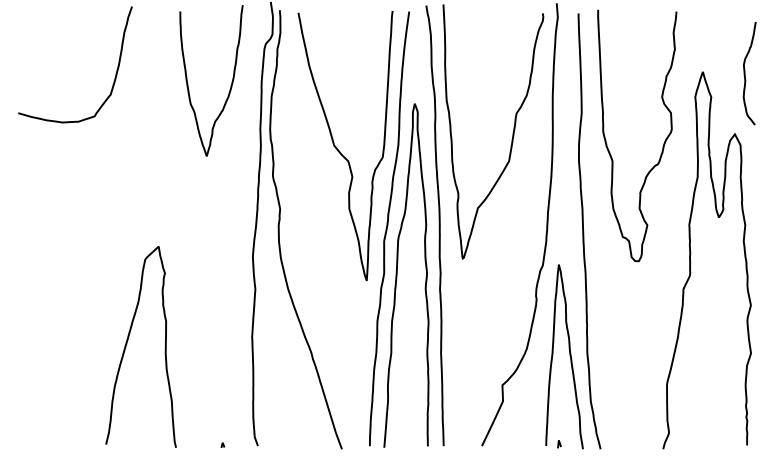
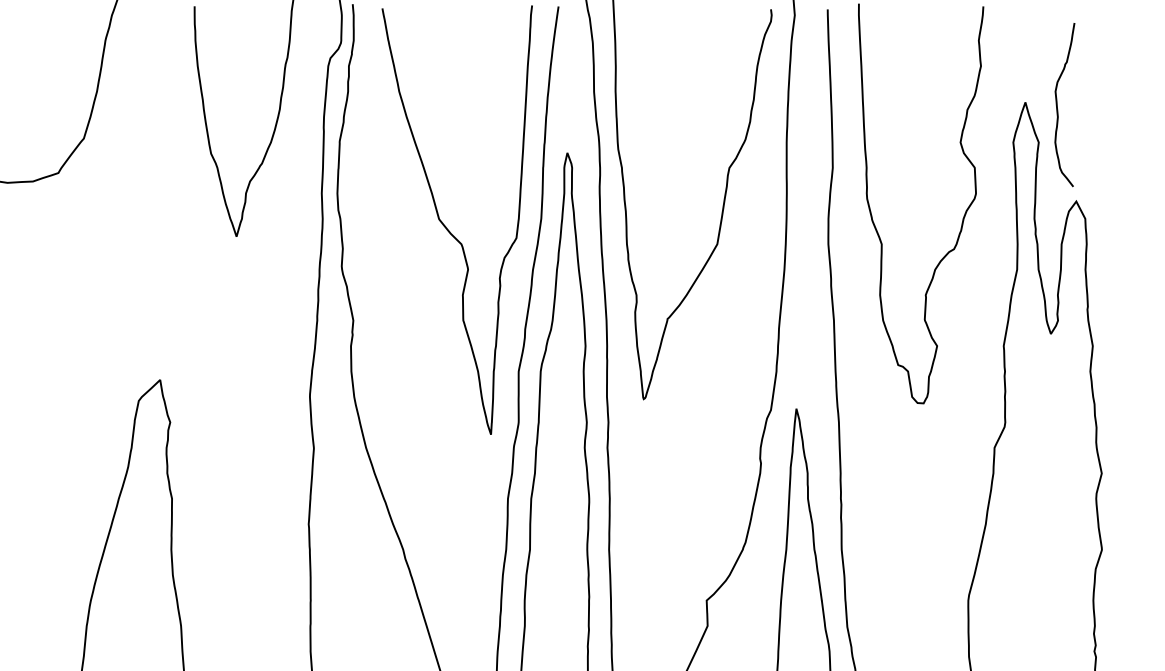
curve: (745, 73) -> (1058, 104), moved

